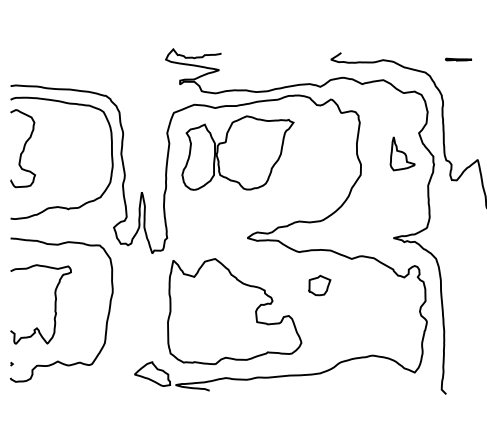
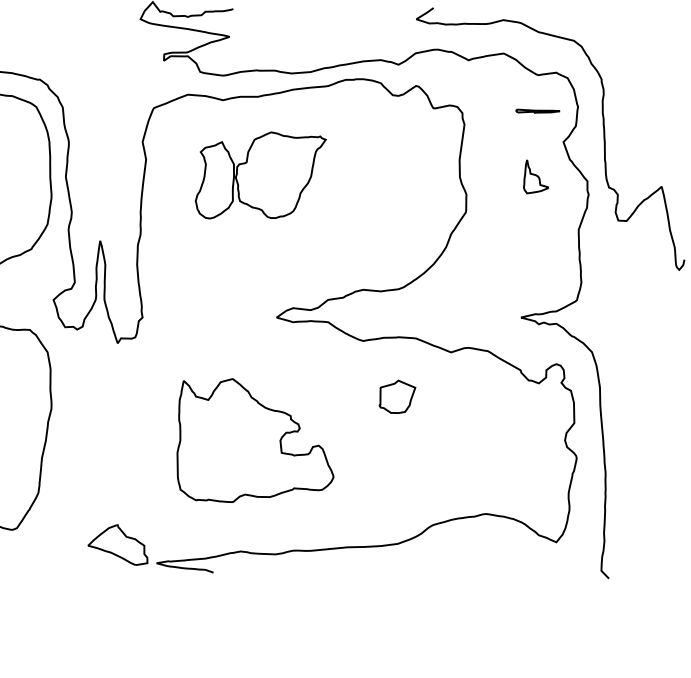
line: (458, 59) -> (537, 110), moved
part: (237, 152) -> (260, 174), size x0.7
part: (402, 153) -> (535, 176), size x0.6
part: (234, 311) -> (255, 440), size x0.7

